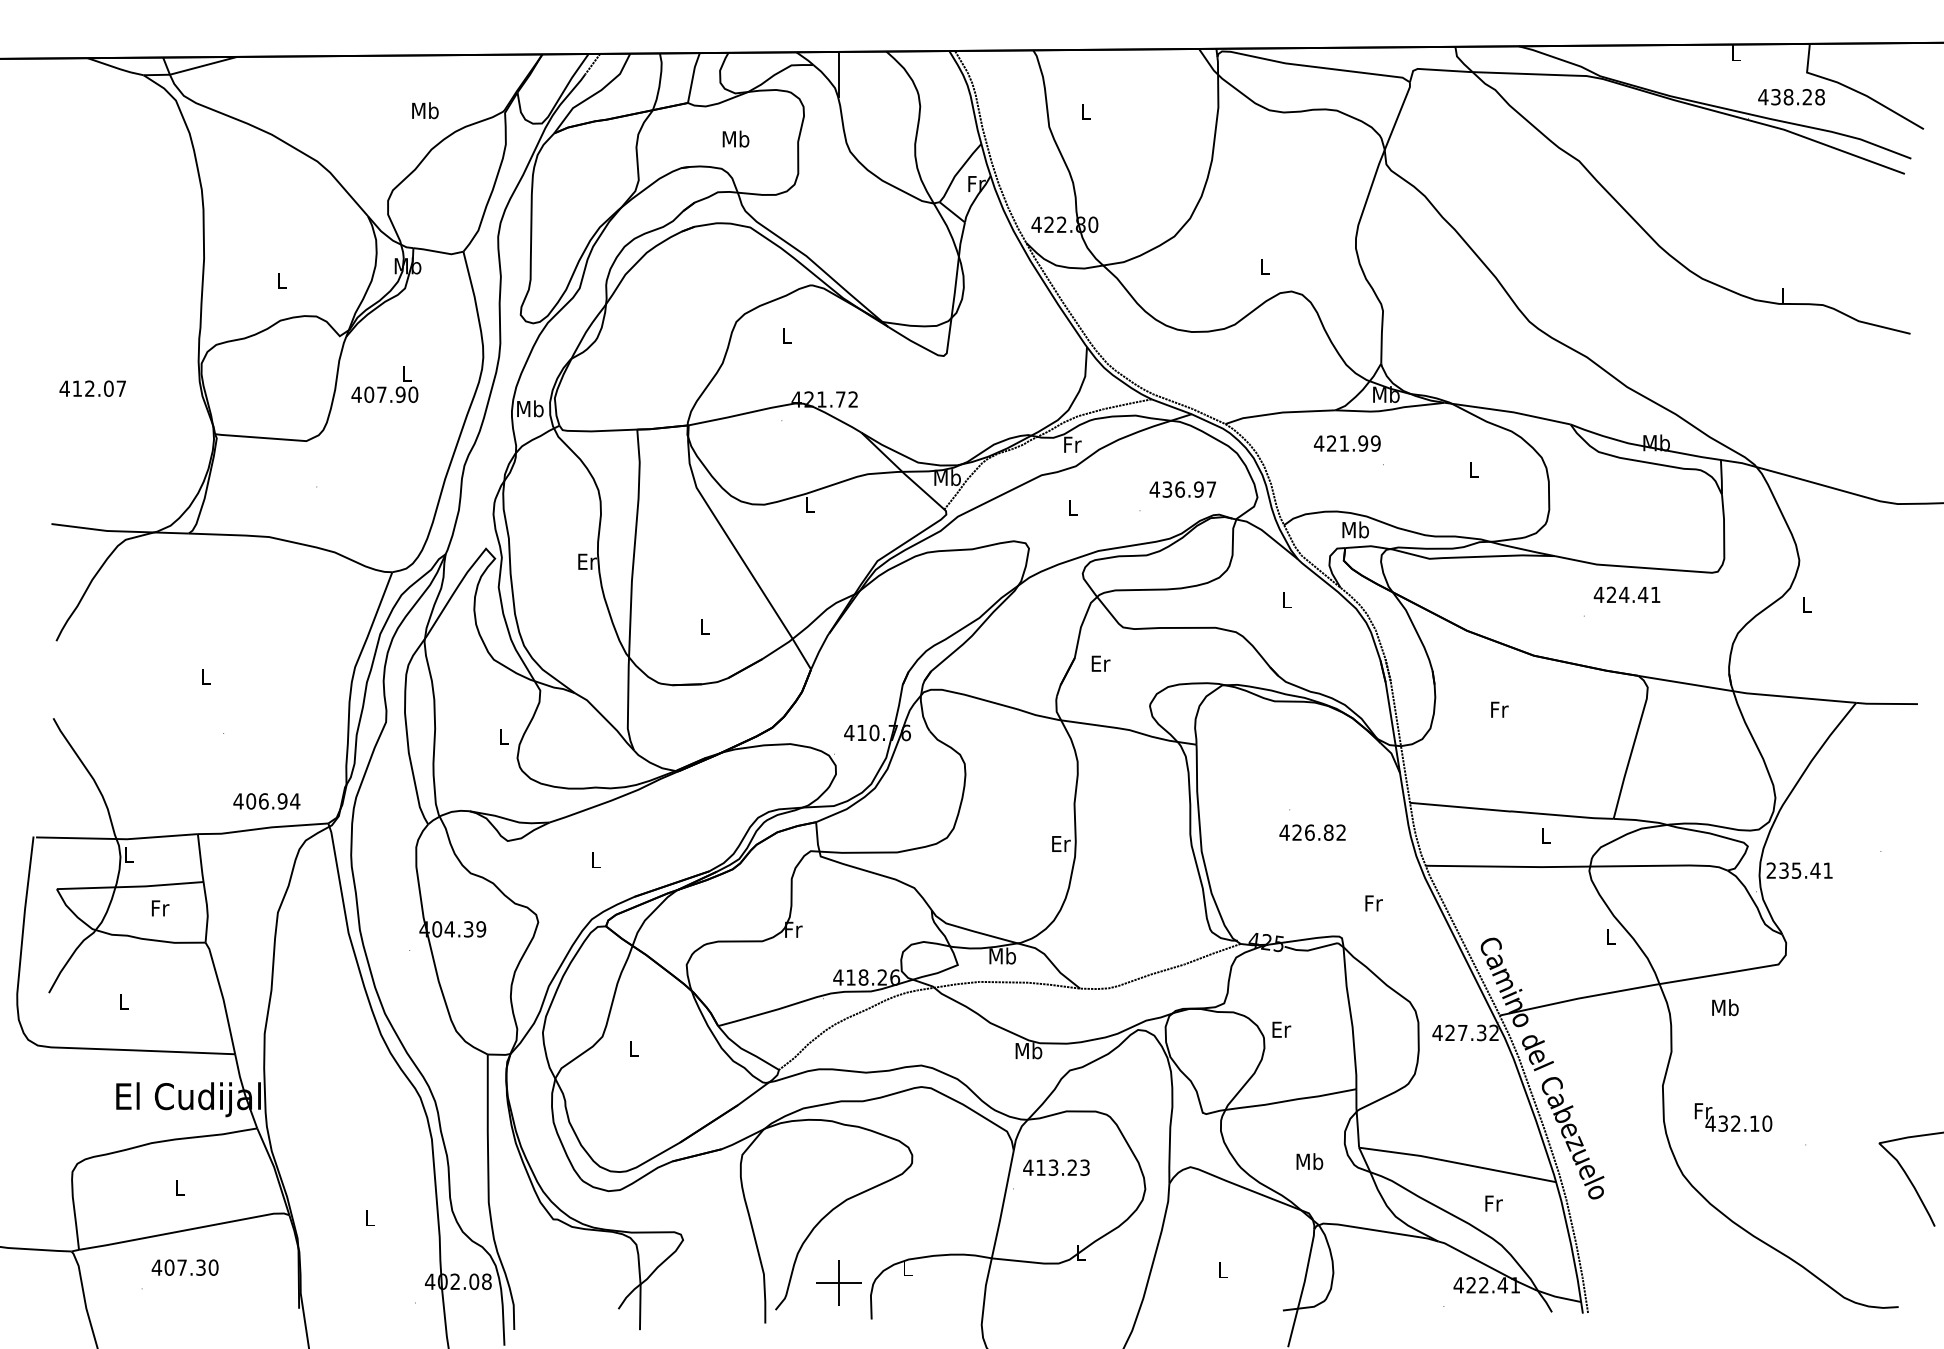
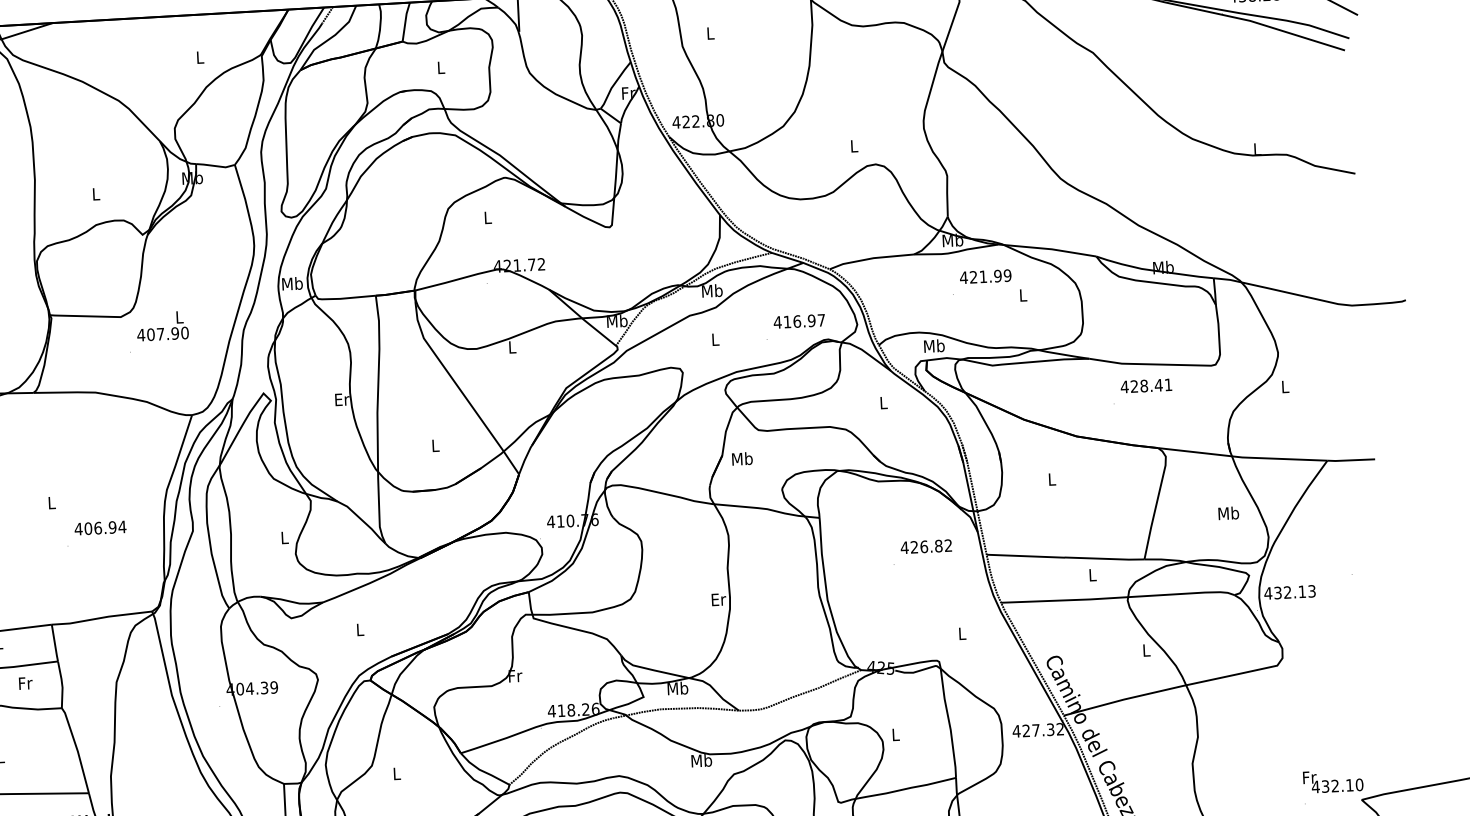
text: (425, 110) -> (200, 57), Mb -> L
text: (735, 138) -> (440, 67), Mb -> L
text: (384, 384) -> (162, 326), moved
text: (1347, 443) -> (985, 276), moved
text: (1072, 444) -> (712, 290), Fr -> Mb
text: (1167, 489) -> (787, 321), 436.97 -> 416.97
text: (1624, 594) -> (1144, 385), 424.41 -> 428.41
text: (1100, 663) -> (742, 458), Er -> Mb
text: (1499, 709) -> (1052, 479), Fr -> L
text: (266, 801) -> (100, 528), moved
text: (1312, 832) -> (926, 546), moved
text: (1799, 870) -> (1289, 592), 235.41 -> 432.13
text: (1373, 903) -> (962, 633), Fr -> L
text: (1725, 1007) -> (1228, 513), moved
text: (1281, 1029) -> (895, 734), Er -> L
text: (1733, 1117) -> (1333, 781), moved

